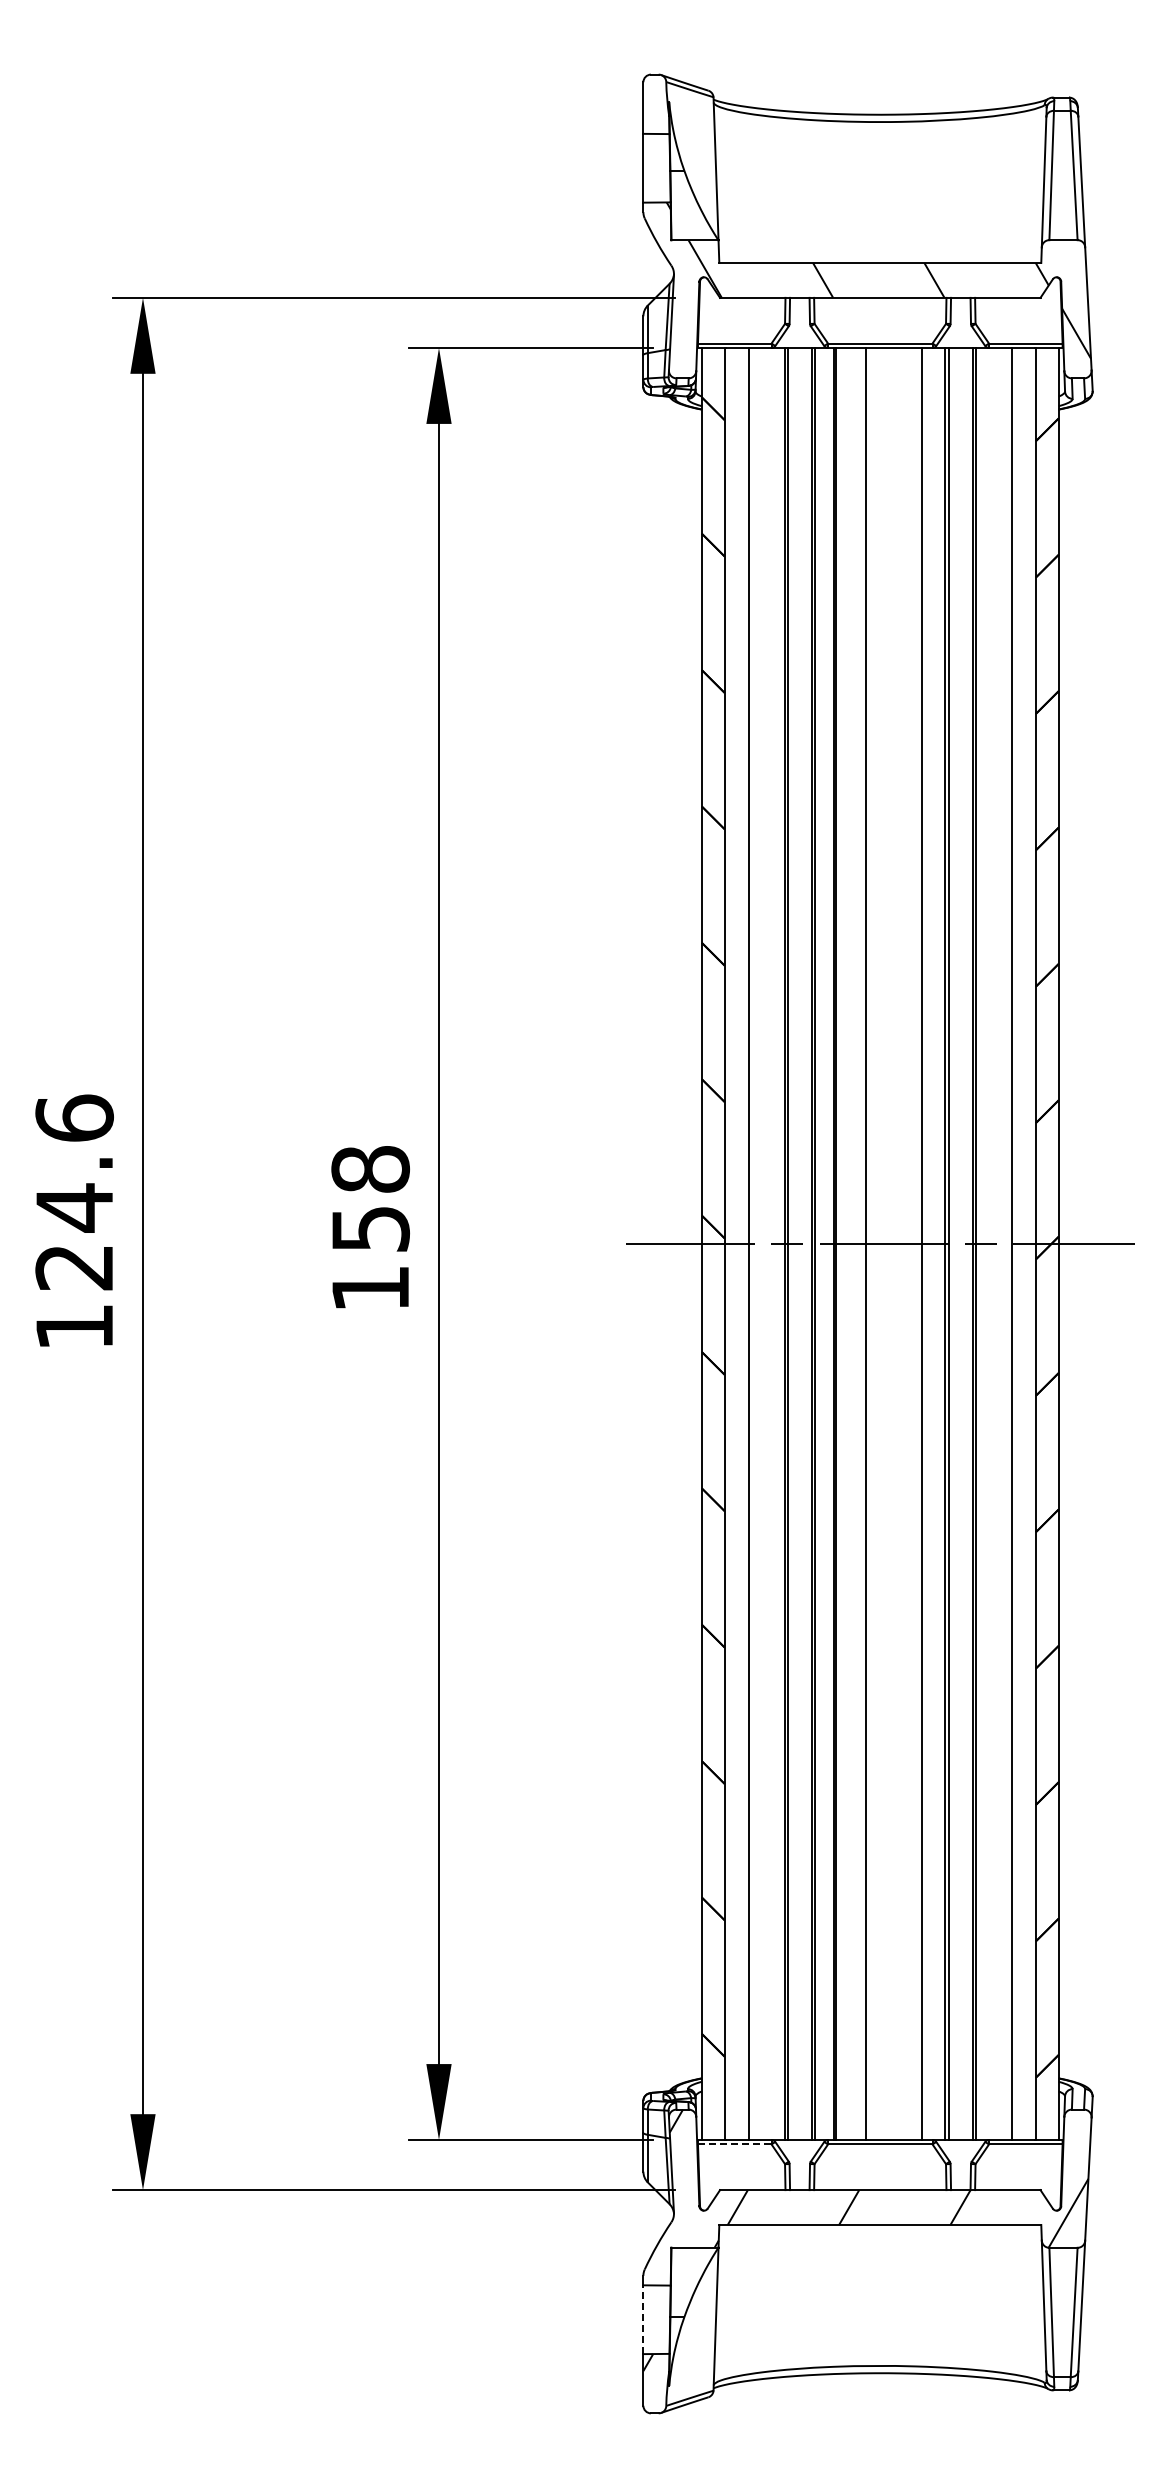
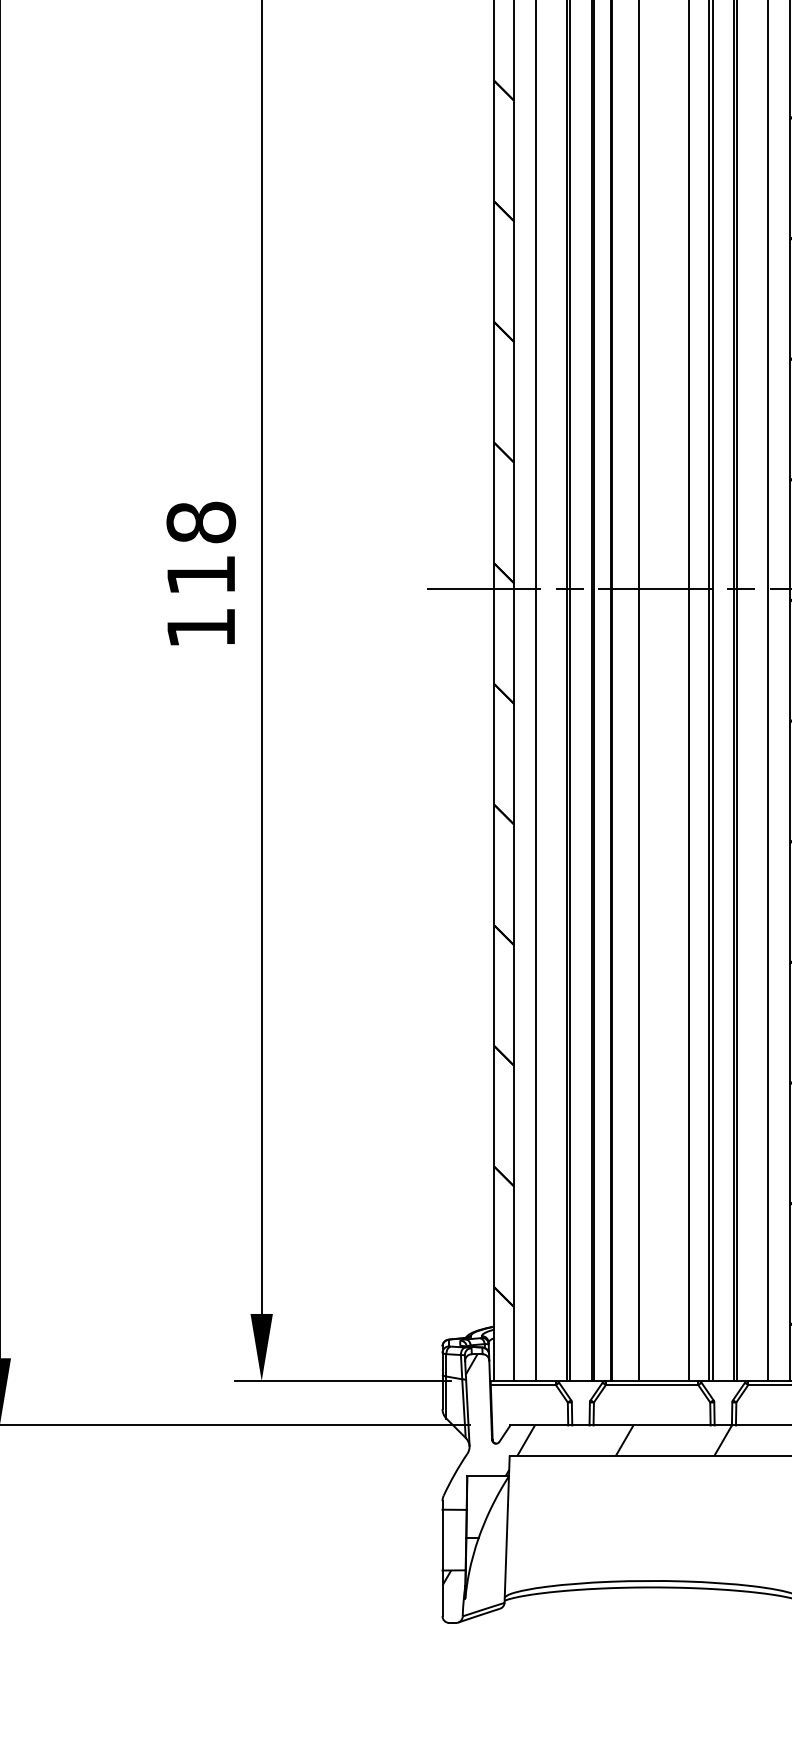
text: (370, 1229) -> (201, 575), 158 -> 118
line: (734, 2144) -> (523, 1385), dashed -> solid
line: (643, 2319) -> (442, 1539), dashed -> solid

